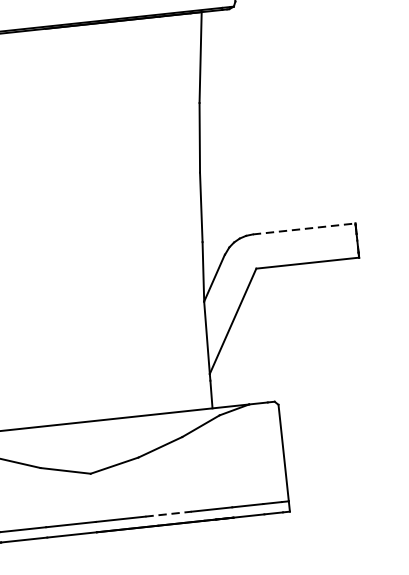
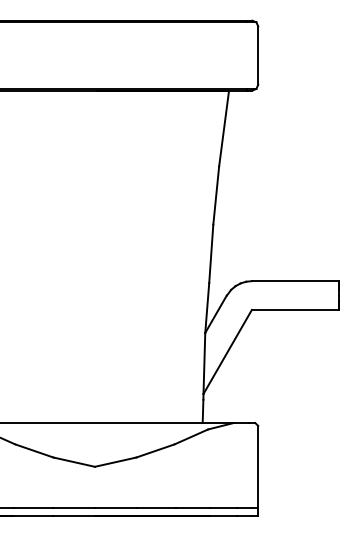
line: (304, 229) -> (295, 281), dashed -> solid
line: (168, 514) -> (156, 507), dashed -> solid

